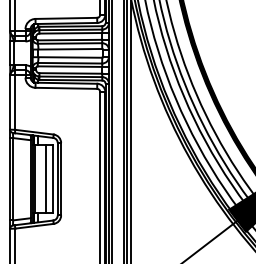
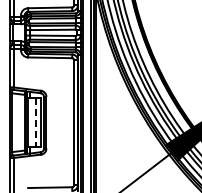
line: (45, 180) -> (35, 123), solid -> dashed

